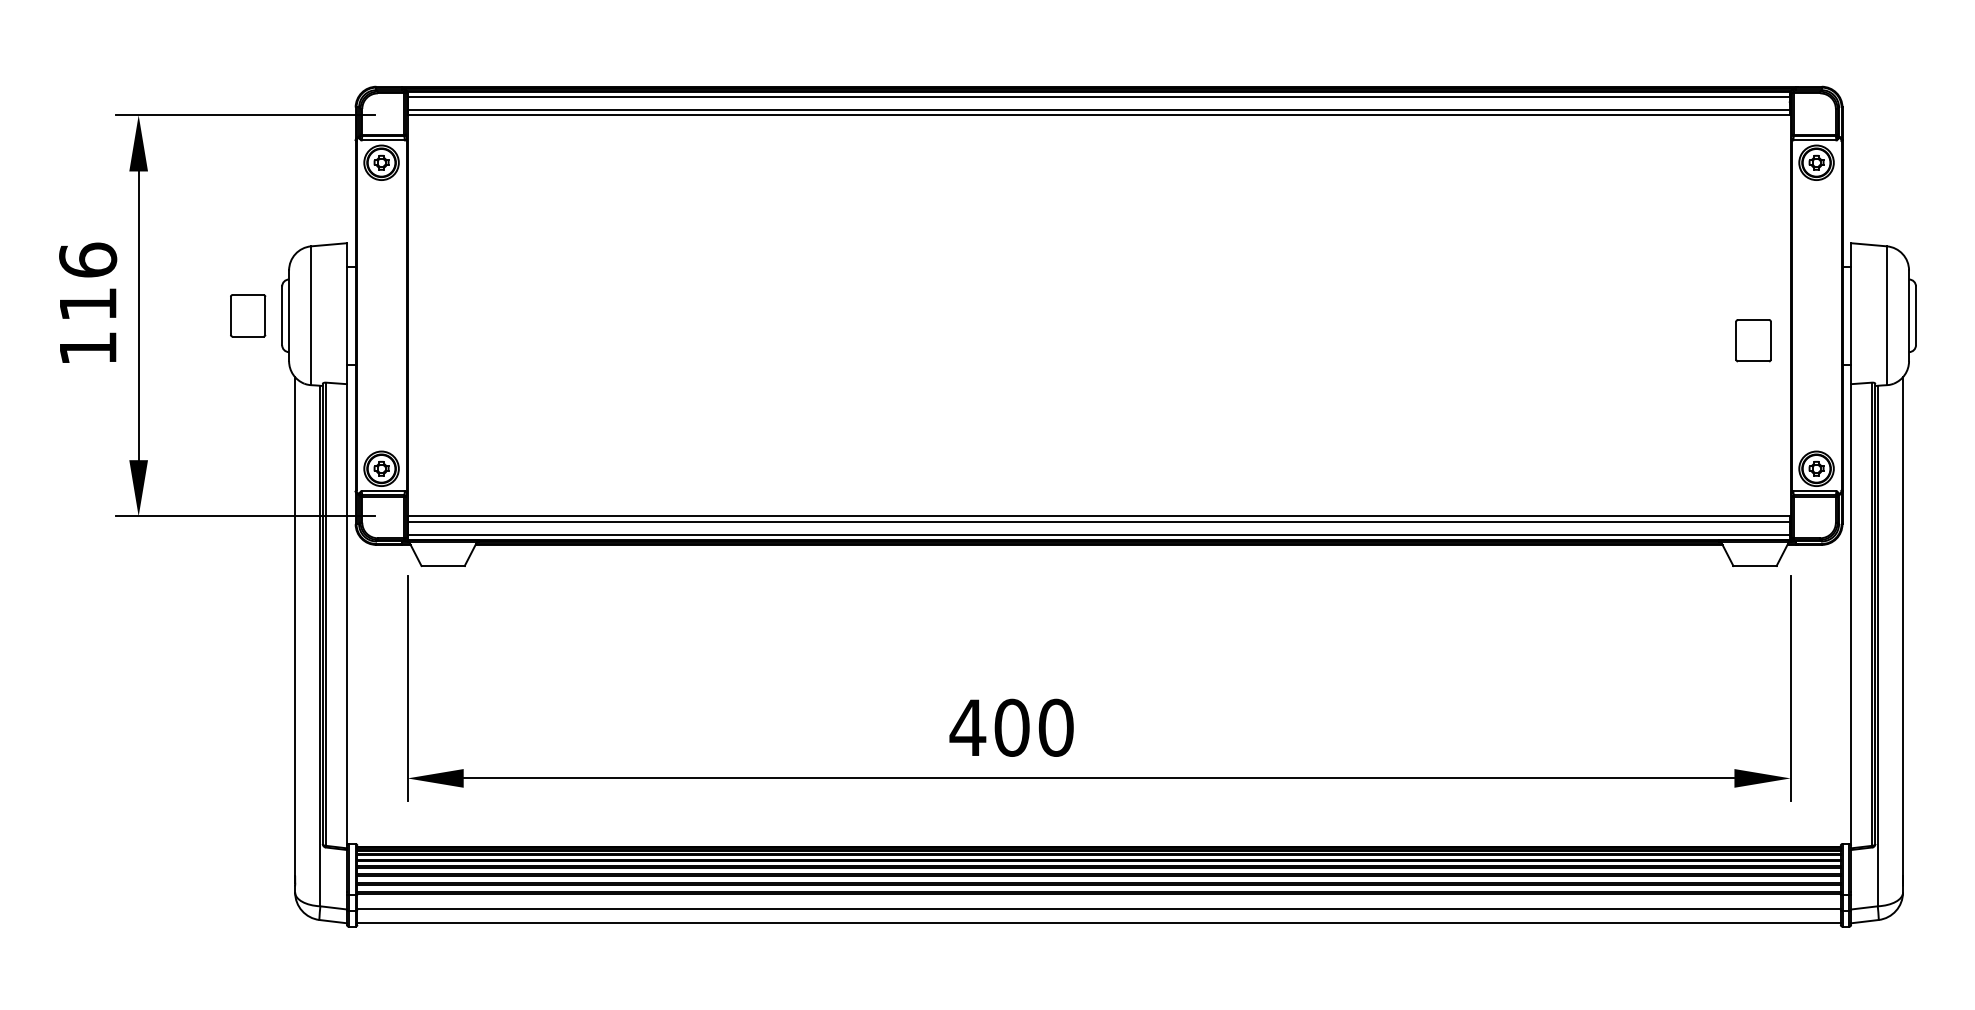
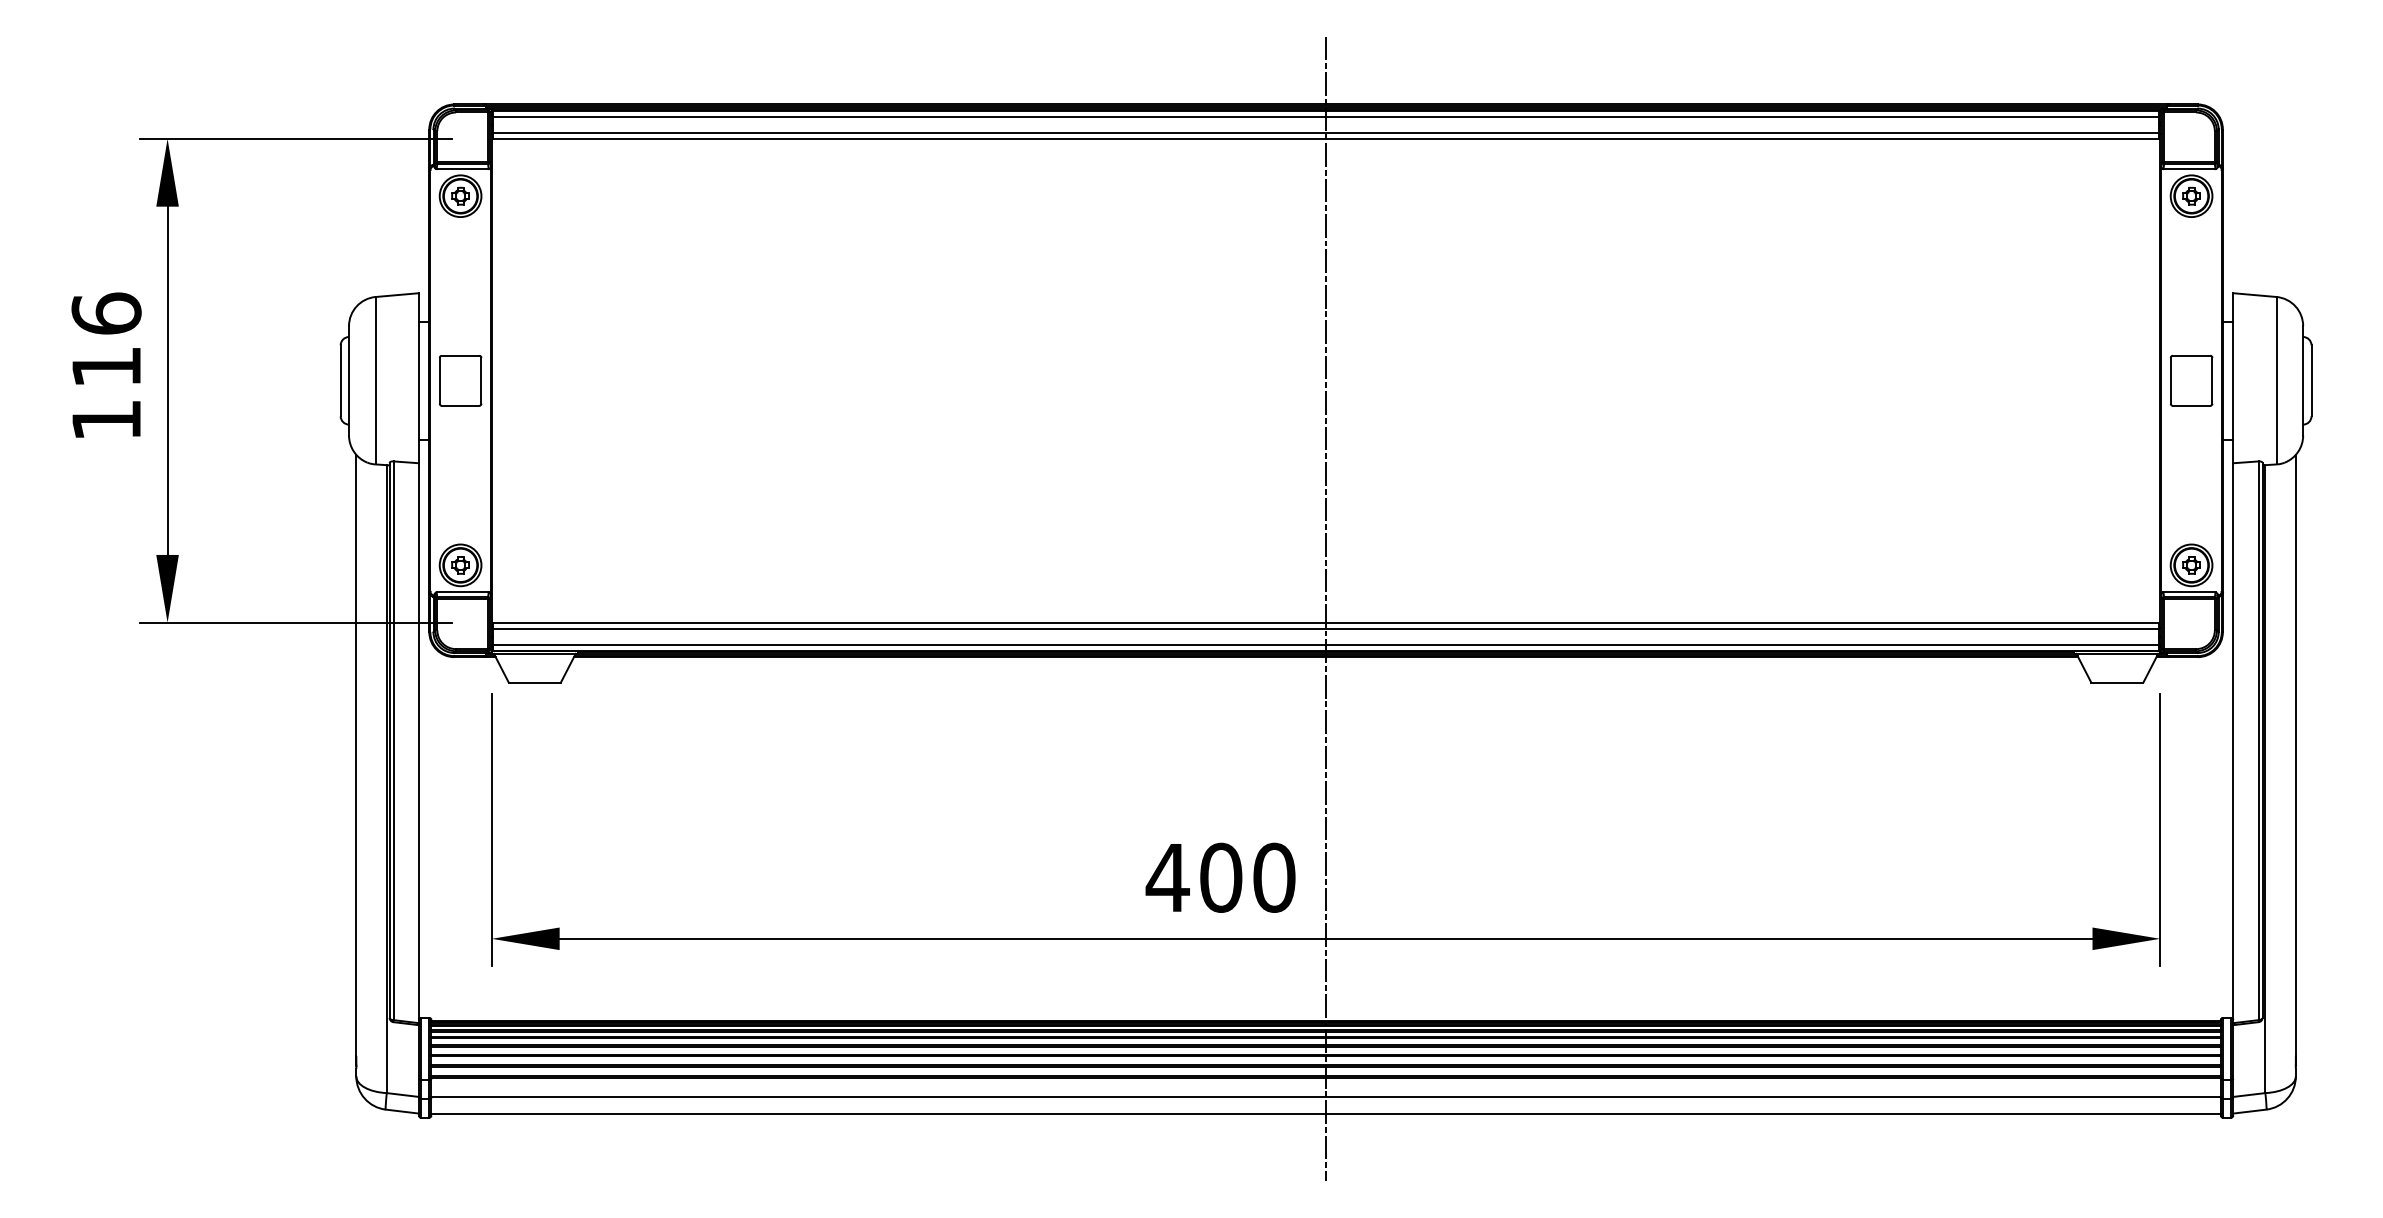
part: (248, 315) -> (460, 380), moved
part: (1753, 340) -> (2191, 380), moved
line: (1099, 504) -> (1326, 608), added

